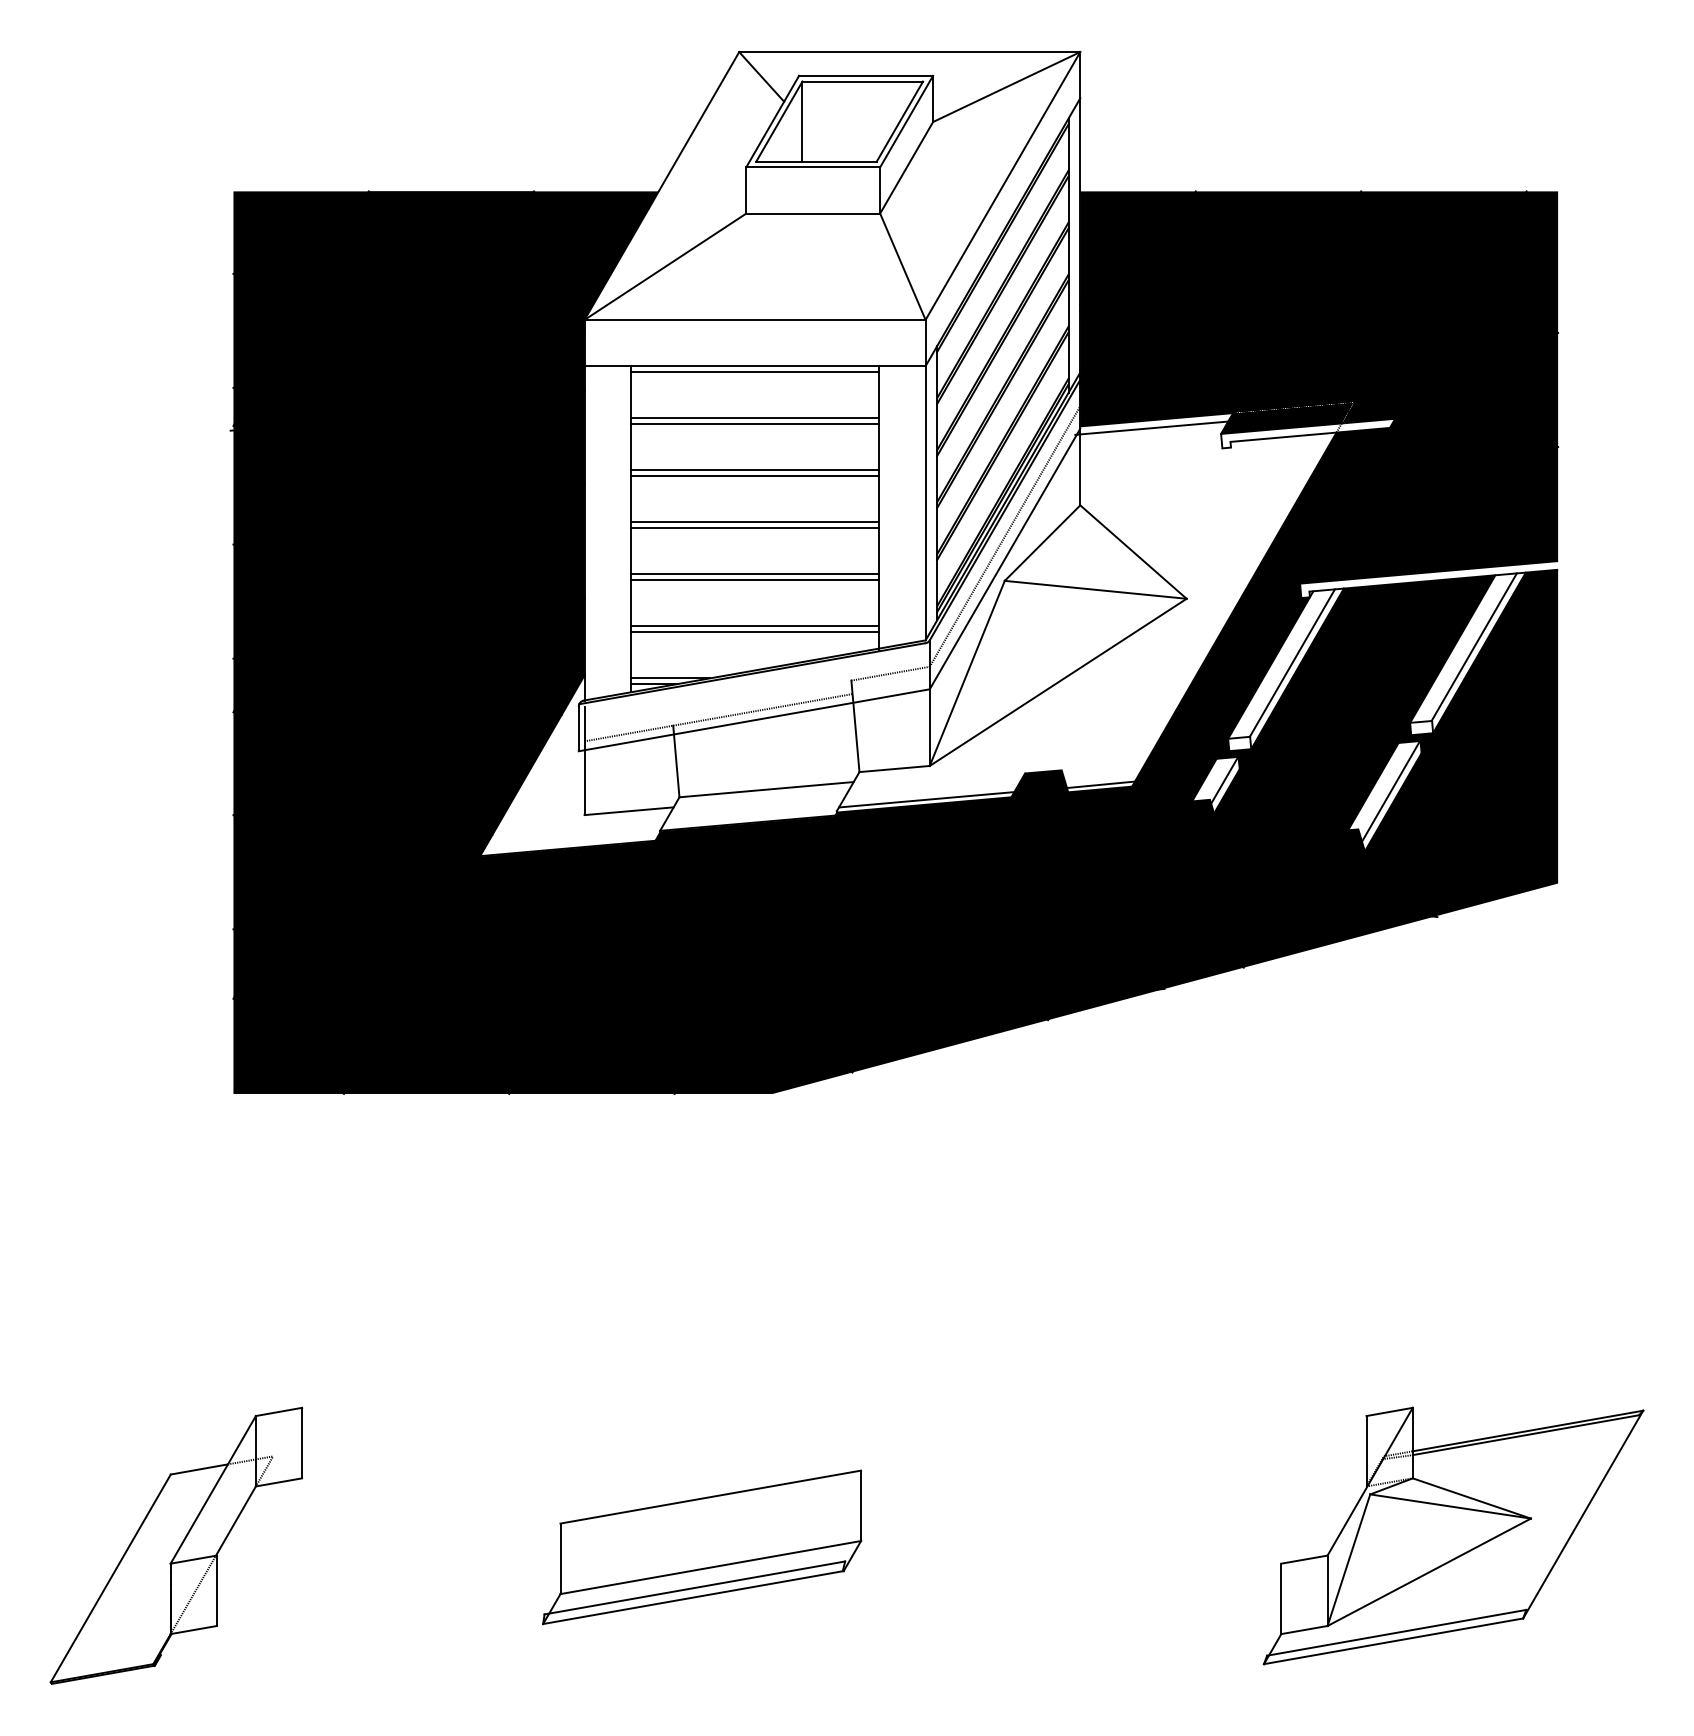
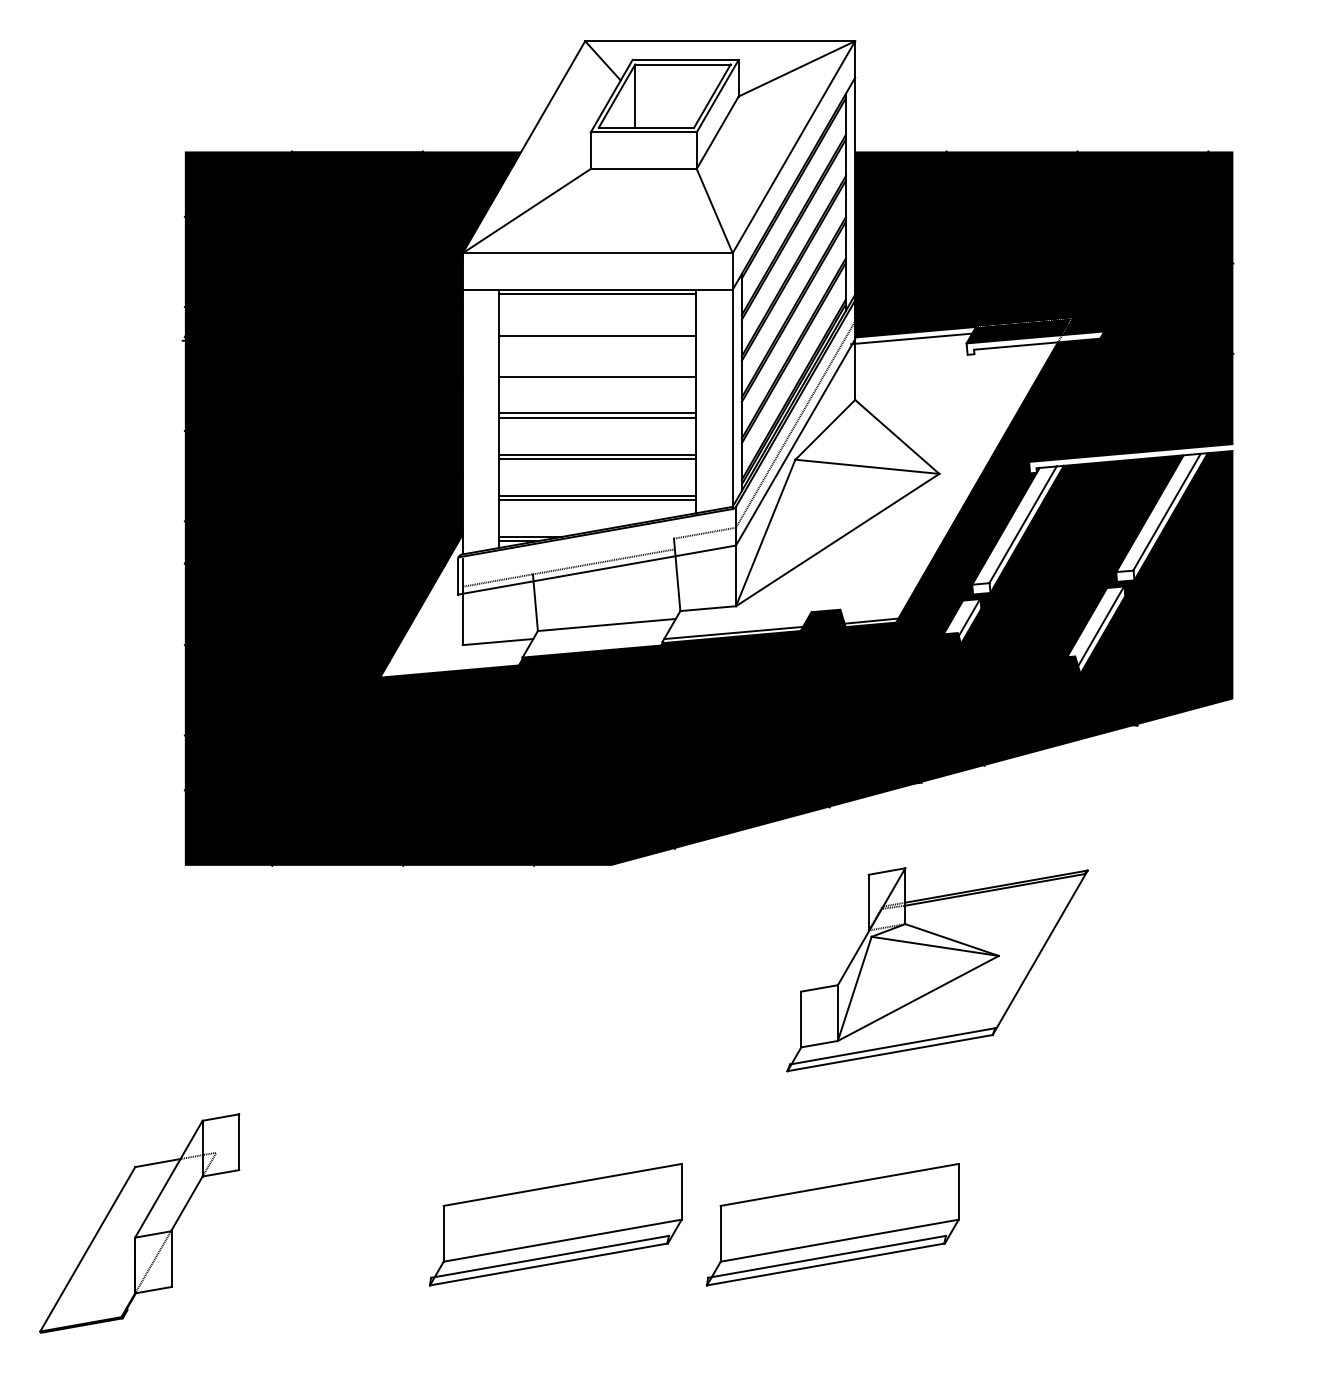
line: (754, 417) -> (597, 330), removed
line: (754, 470) -> (597, 372), removed
part: (1453, 1535) -> (937, 969), moved
part: (1051, 1547) -> (832, 1224), added

